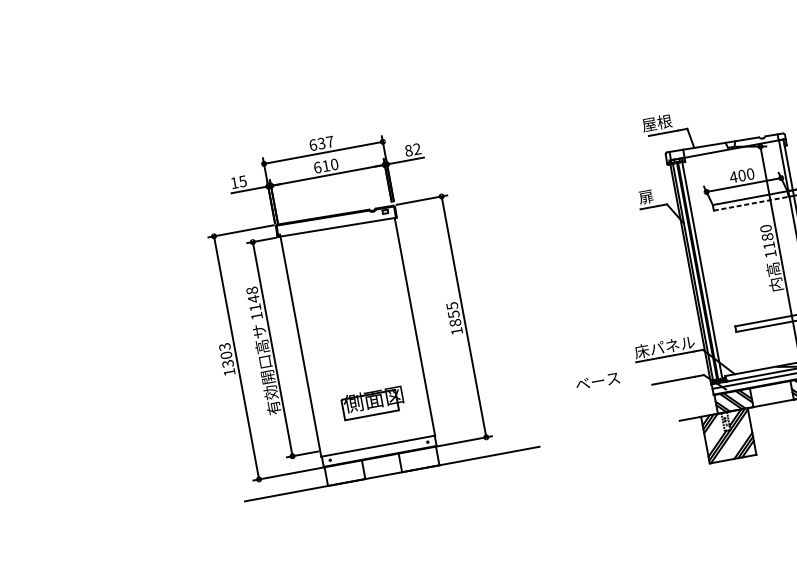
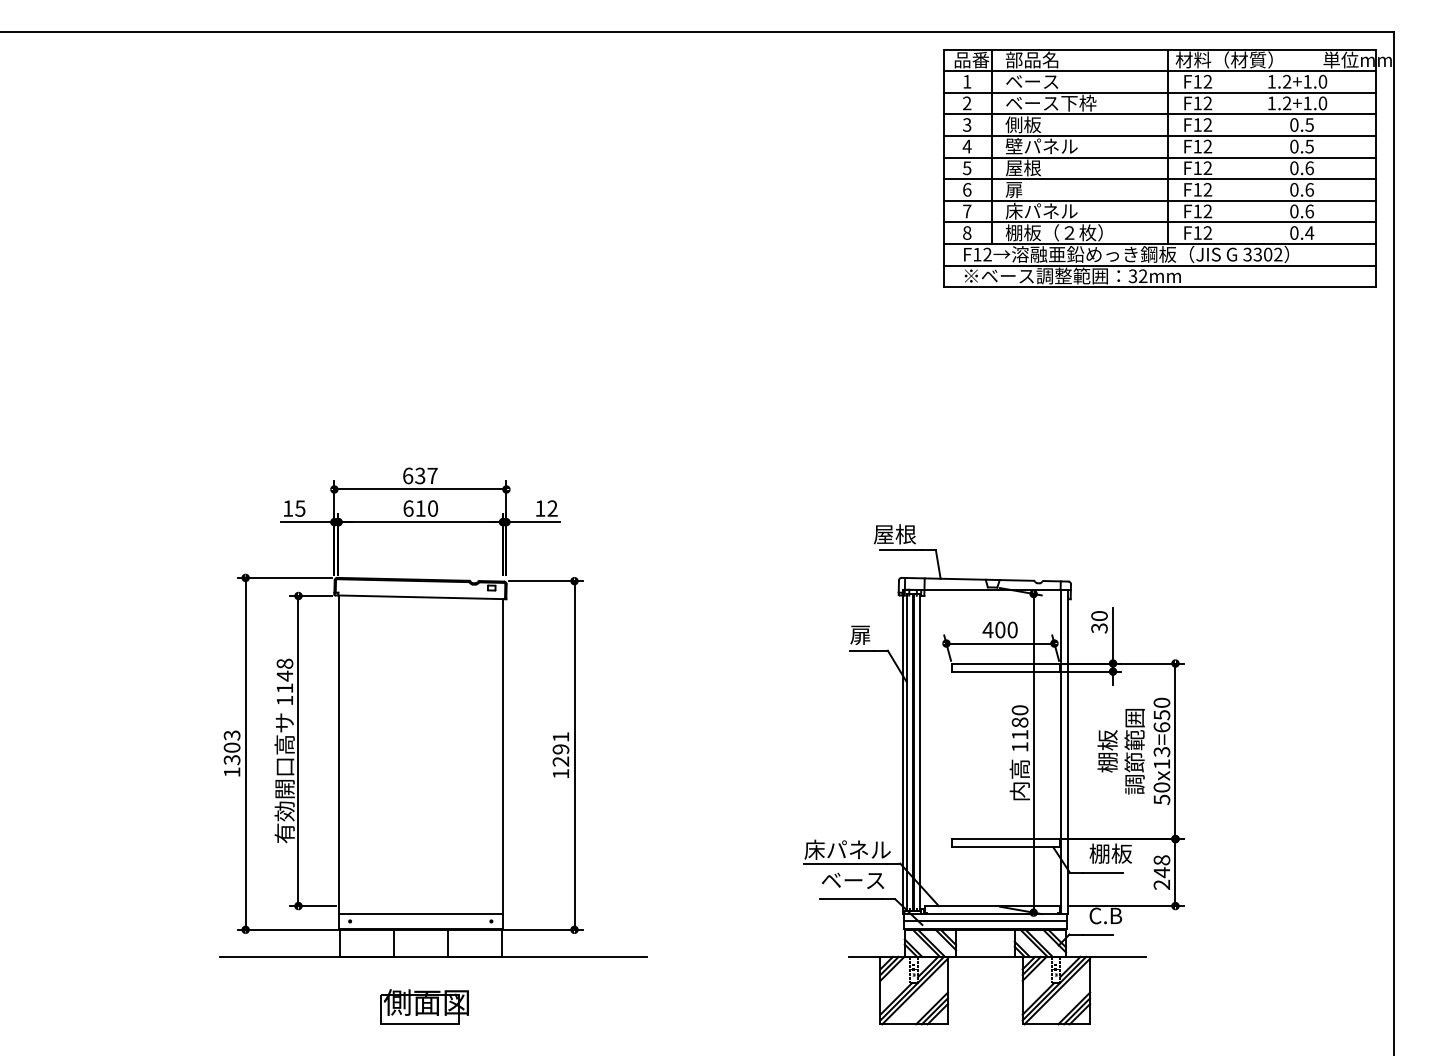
text: (408, 150) -> (540, 508), 82 -> 12
line: (751, 203) -> (1006, 671), dashed -> solid
text: (453, 314) -> (560, 749), 1855 -> 1291
text: (597, 381) -> (852, 880), moved
part: (372, 402) -> (424, 1006), moved

